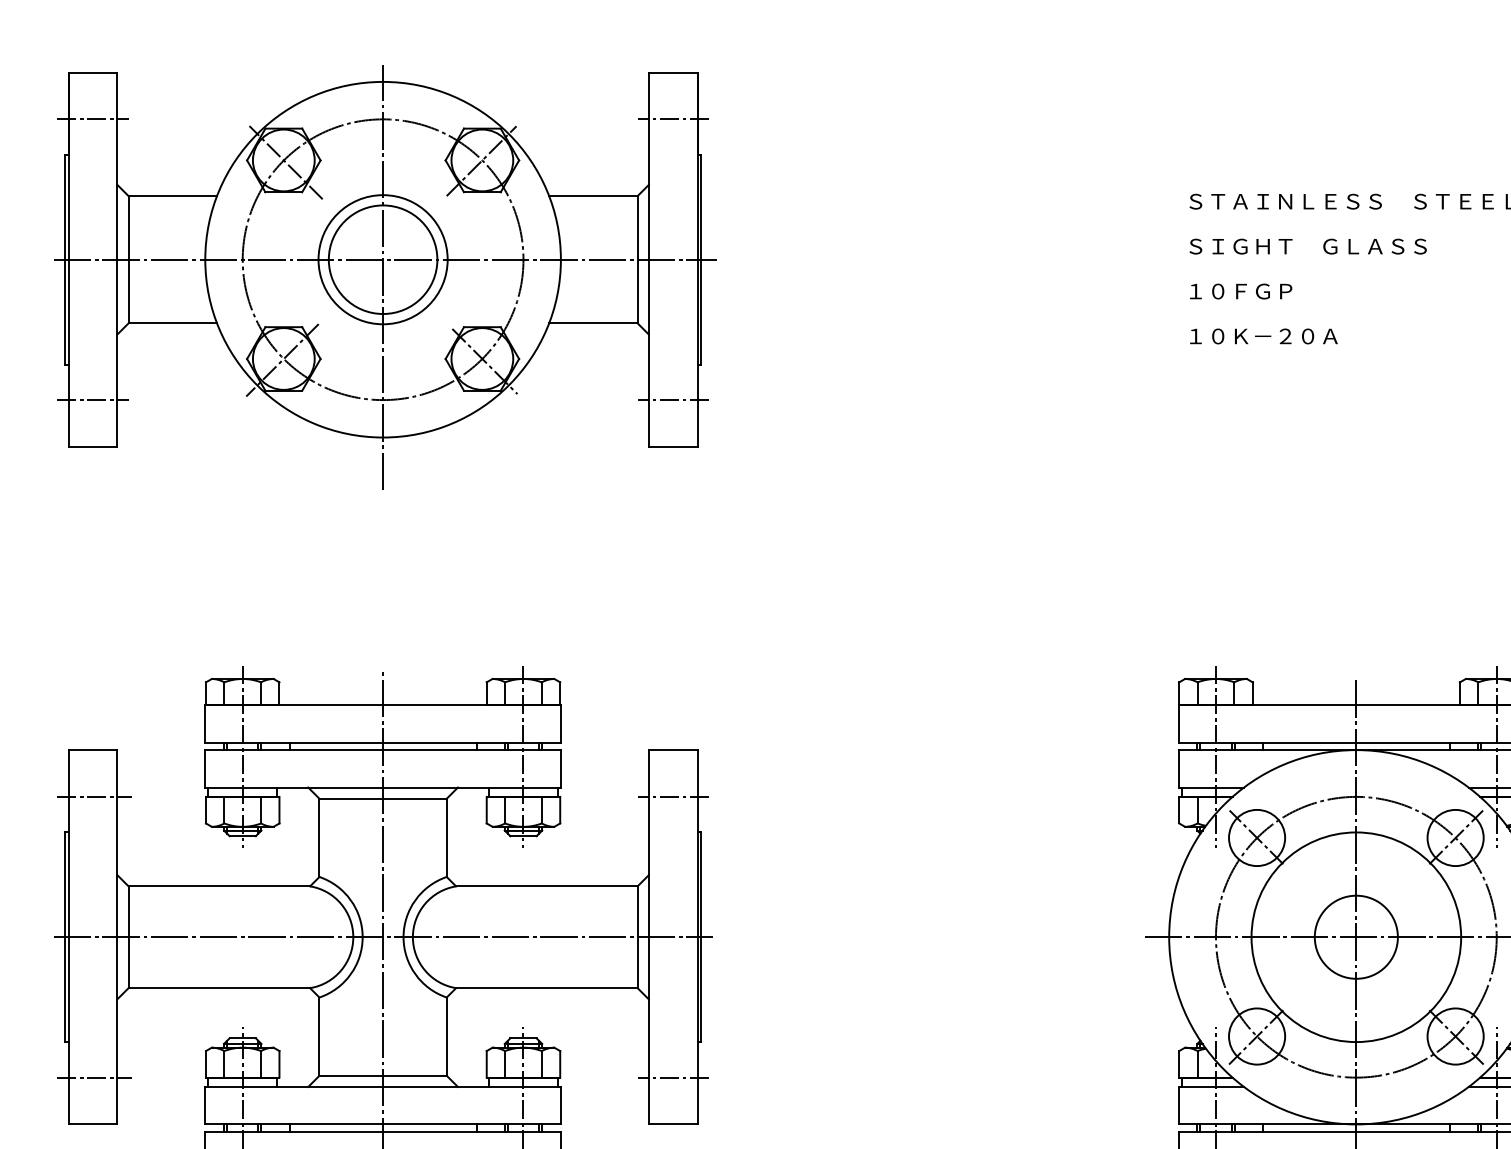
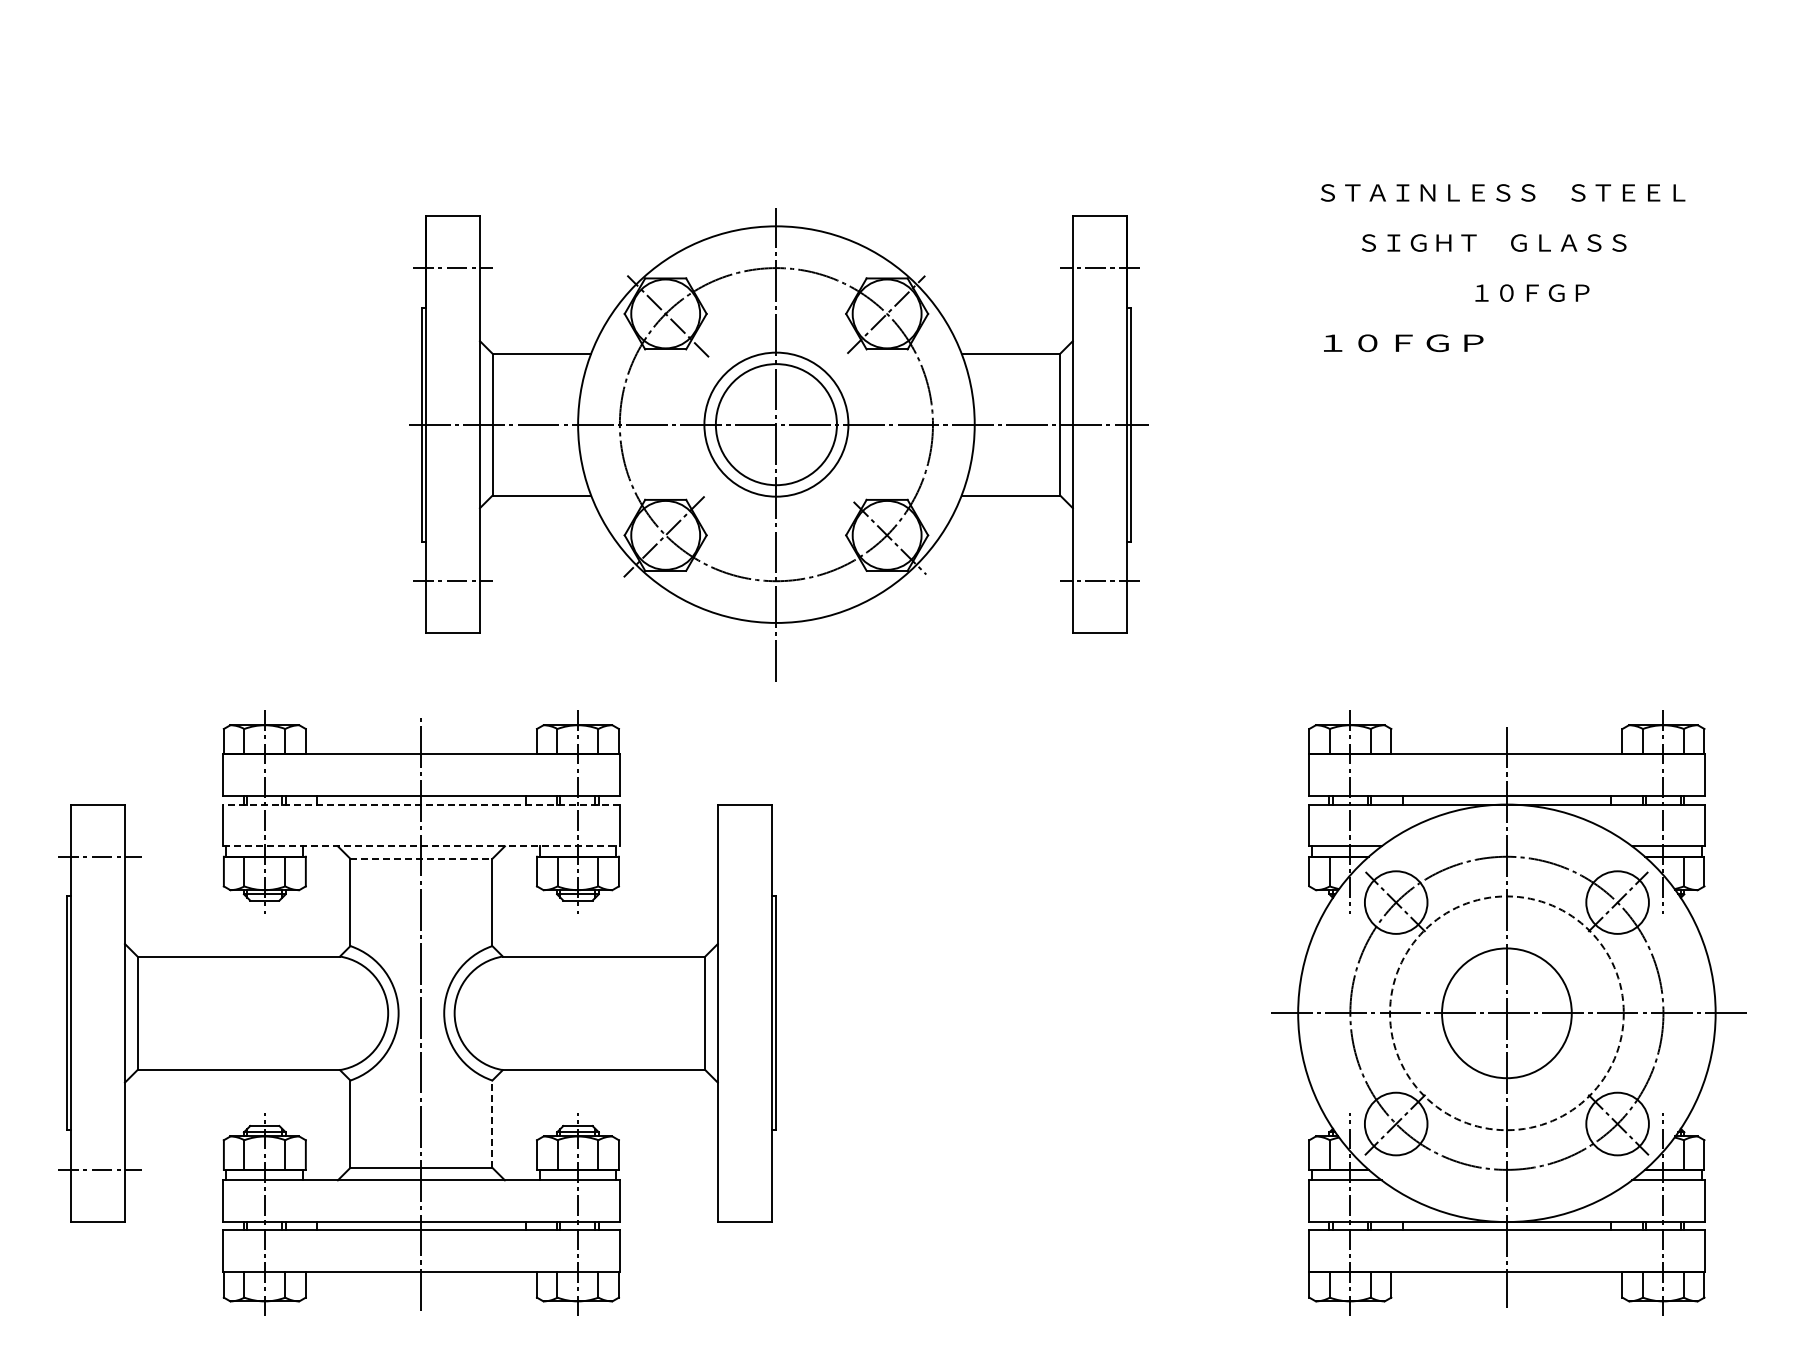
text: (1307, 246) -> (1493, 242), moved
part: (384, 277) -> (778, 444), moved
text: (1241, 290) -> (1532, 292), moved
text: (1263, 336) -> (1403, 343), １０Ｋ－２０Ａ -> １０ＦＧＰ
line: (382, 750) -> (420, 804), solid -> dashed
line: (383, 787) -> (421, 846), solid -> dashed
line: (672, 796) -> (744, 856), removed
line: (383, 798) -> (421, 858), solid -> dashed
circle: (1355, 936) -> (1506, 1012), size x1.4
line: (383, 937) -> (421, 1013), removed
circle: (1355, 937) -> (1506, 1013), solid -> dashed
line: (446, 1036) -> (492, 1124), solid -> dashed
line: (672, 1077) -> (744, 1169), removed

